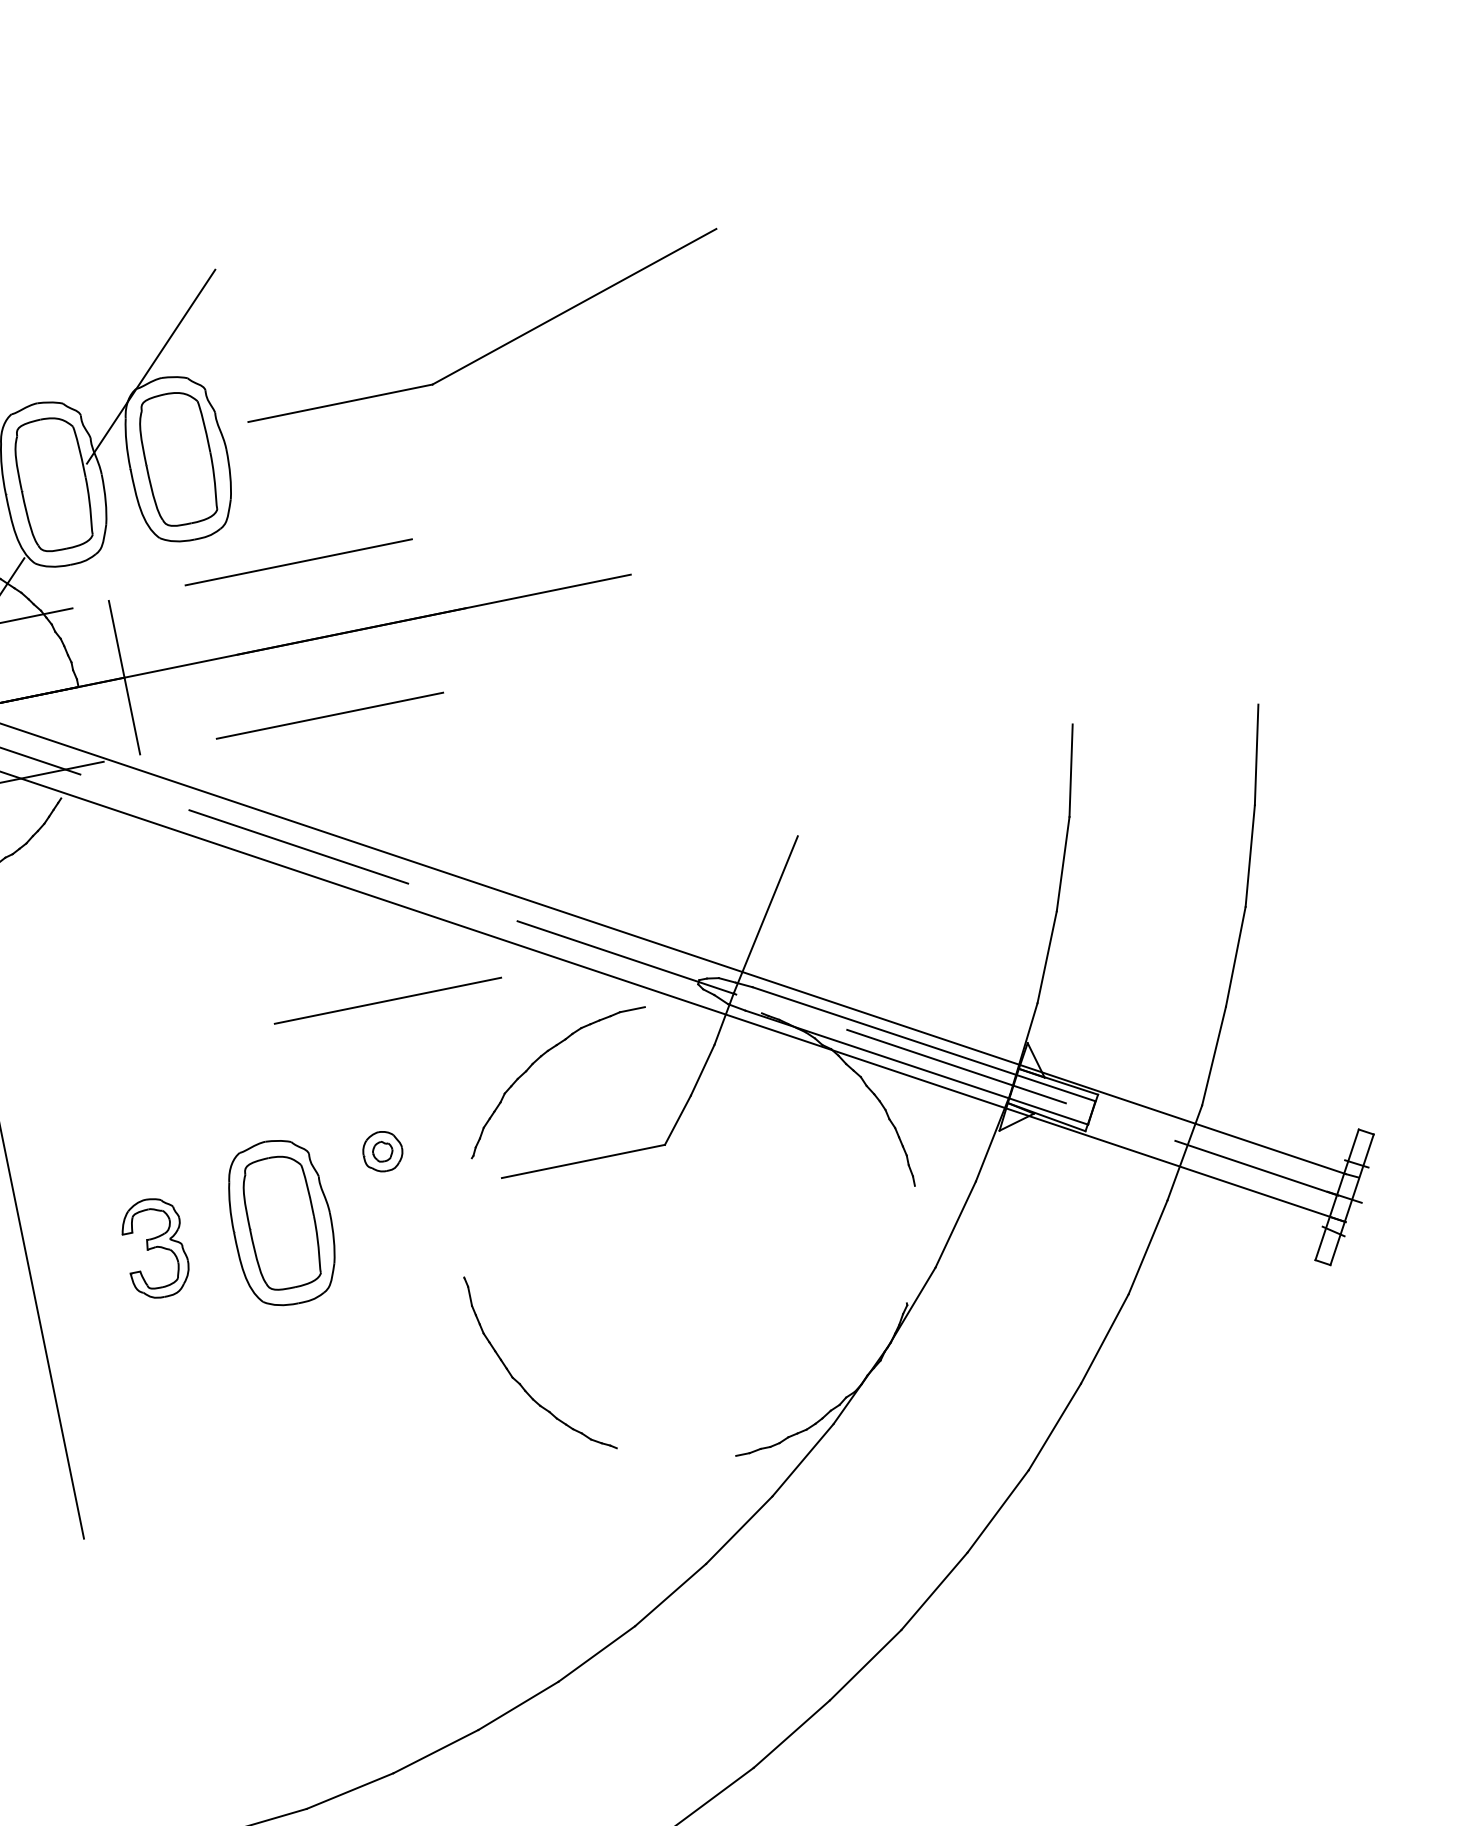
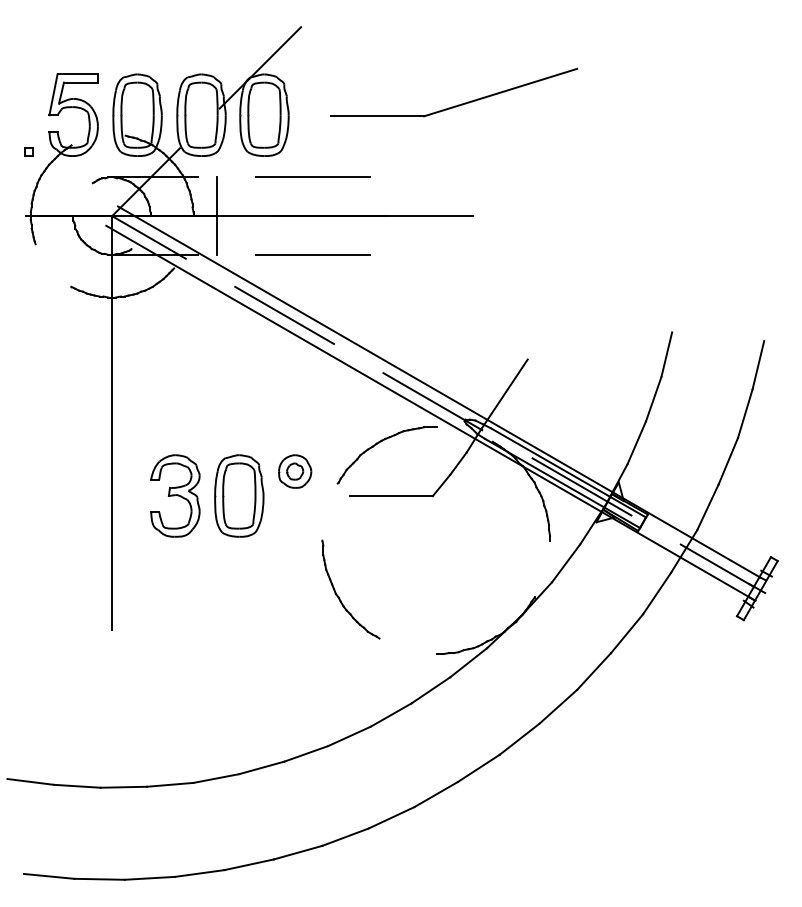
part: (495, 347) -> (458, 104), moved
line: (387, 1000) -> (312, 398), removed
part: (383, 1151) -> (295, 471), size x1.67
part: (155, 1247) -> (175, 495), size x1.67

